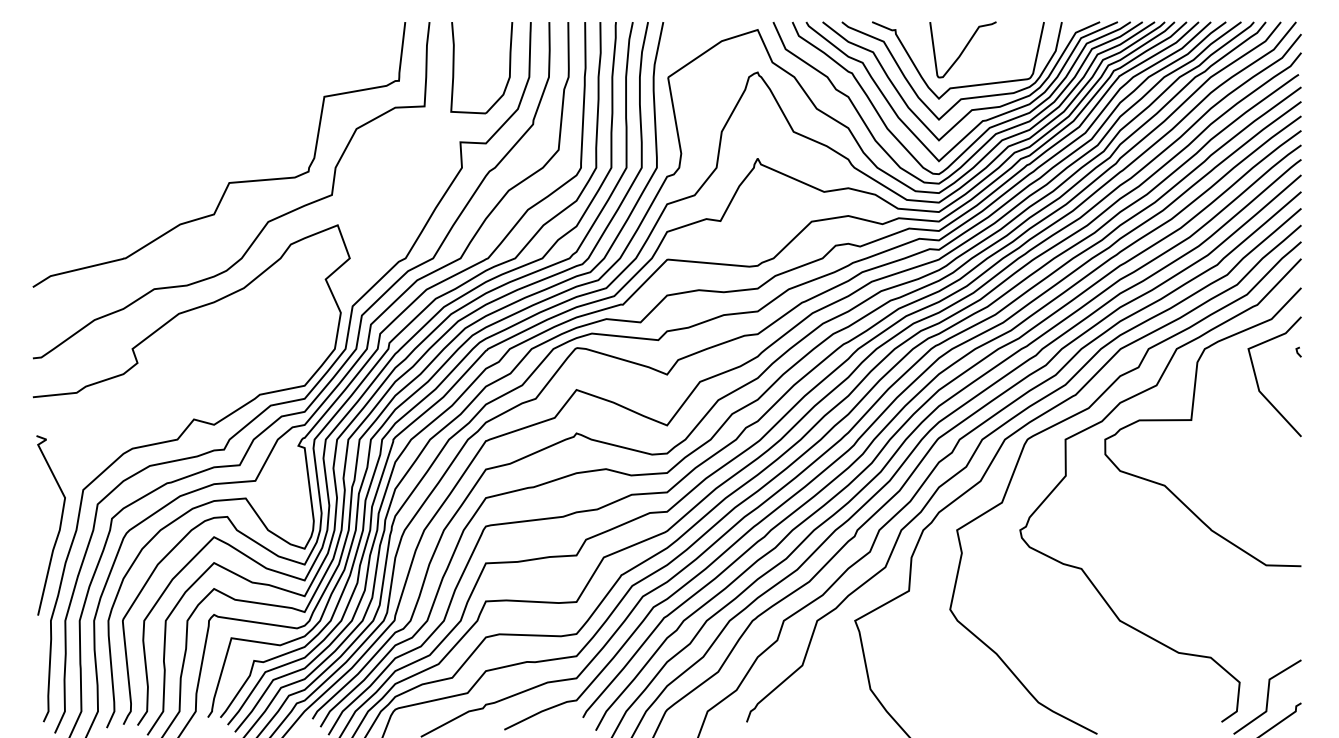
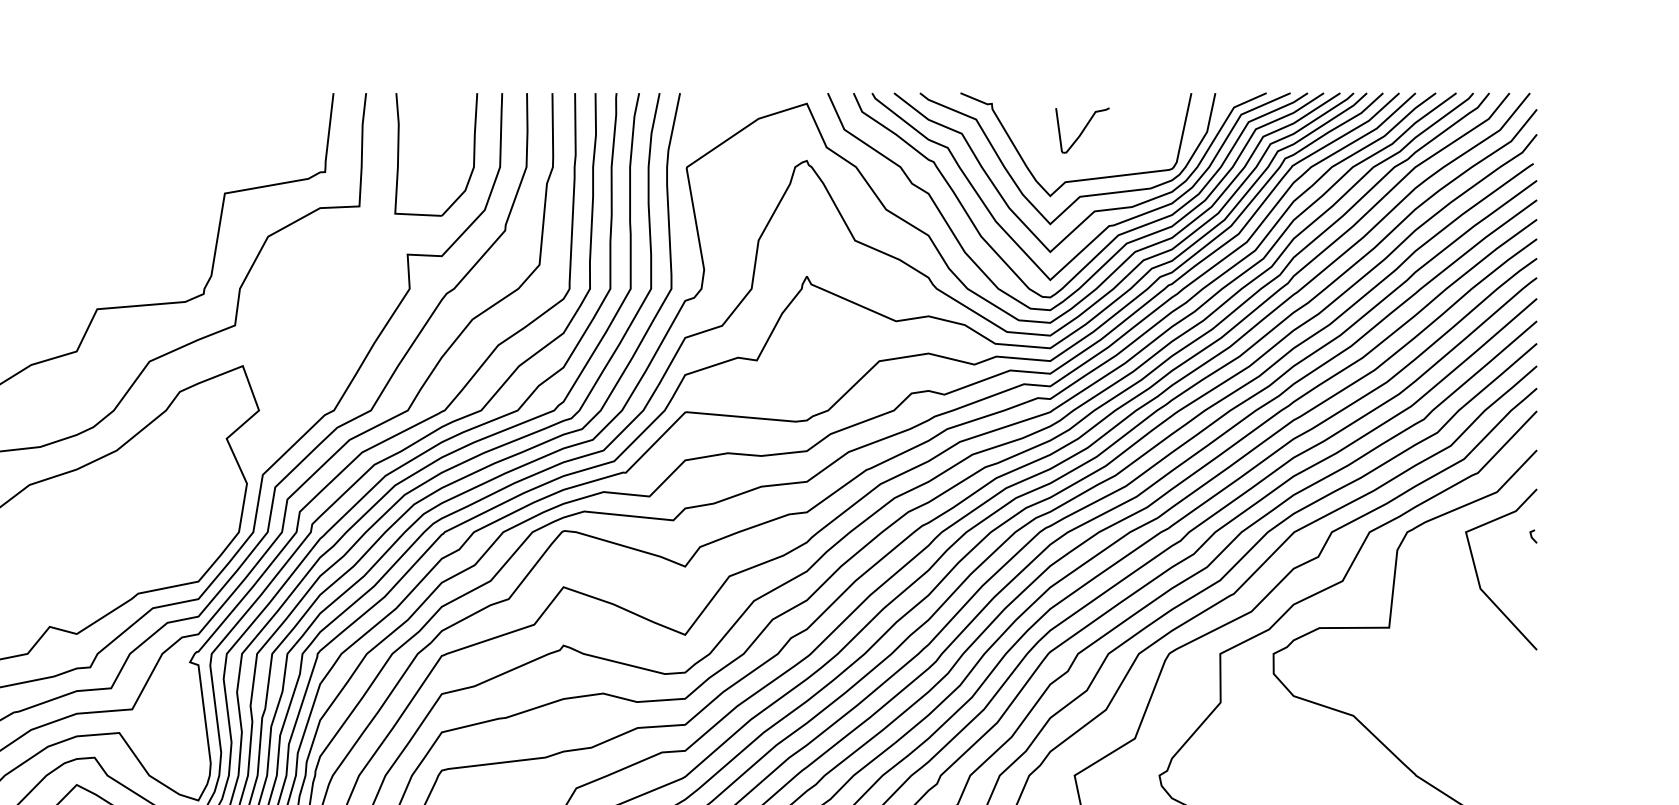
part: (962, 49) -> (1081, 129), size x0.6

